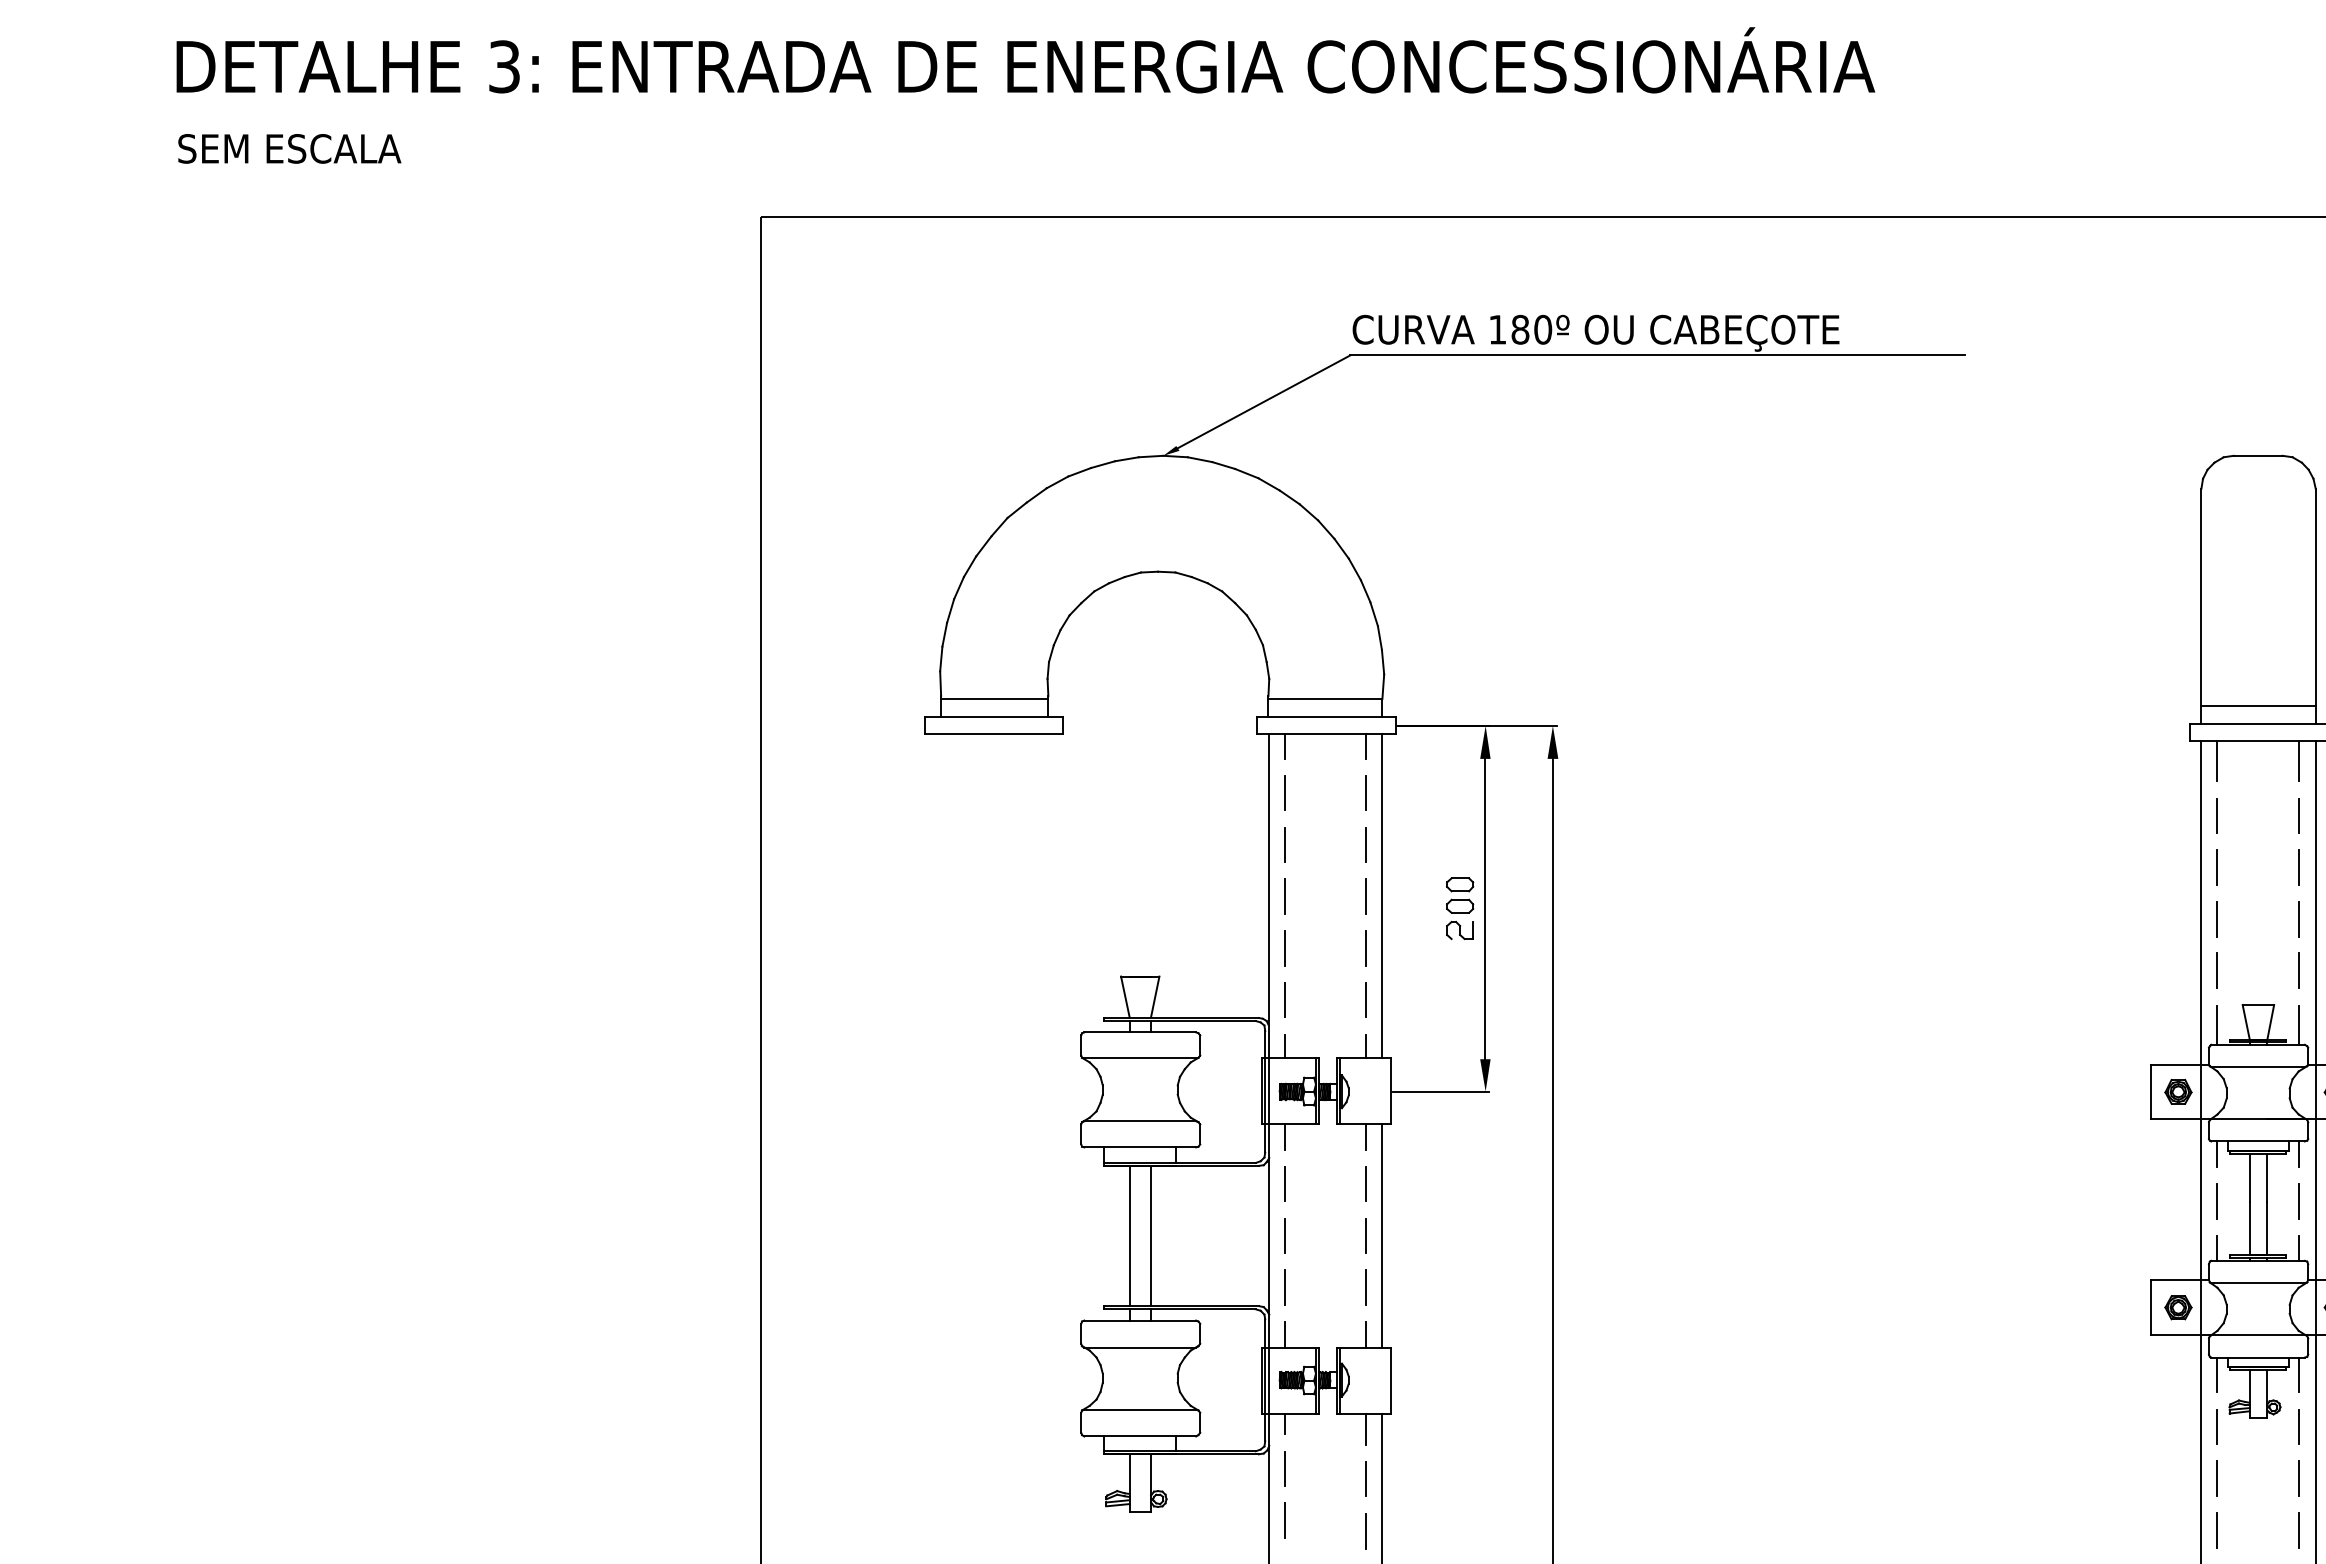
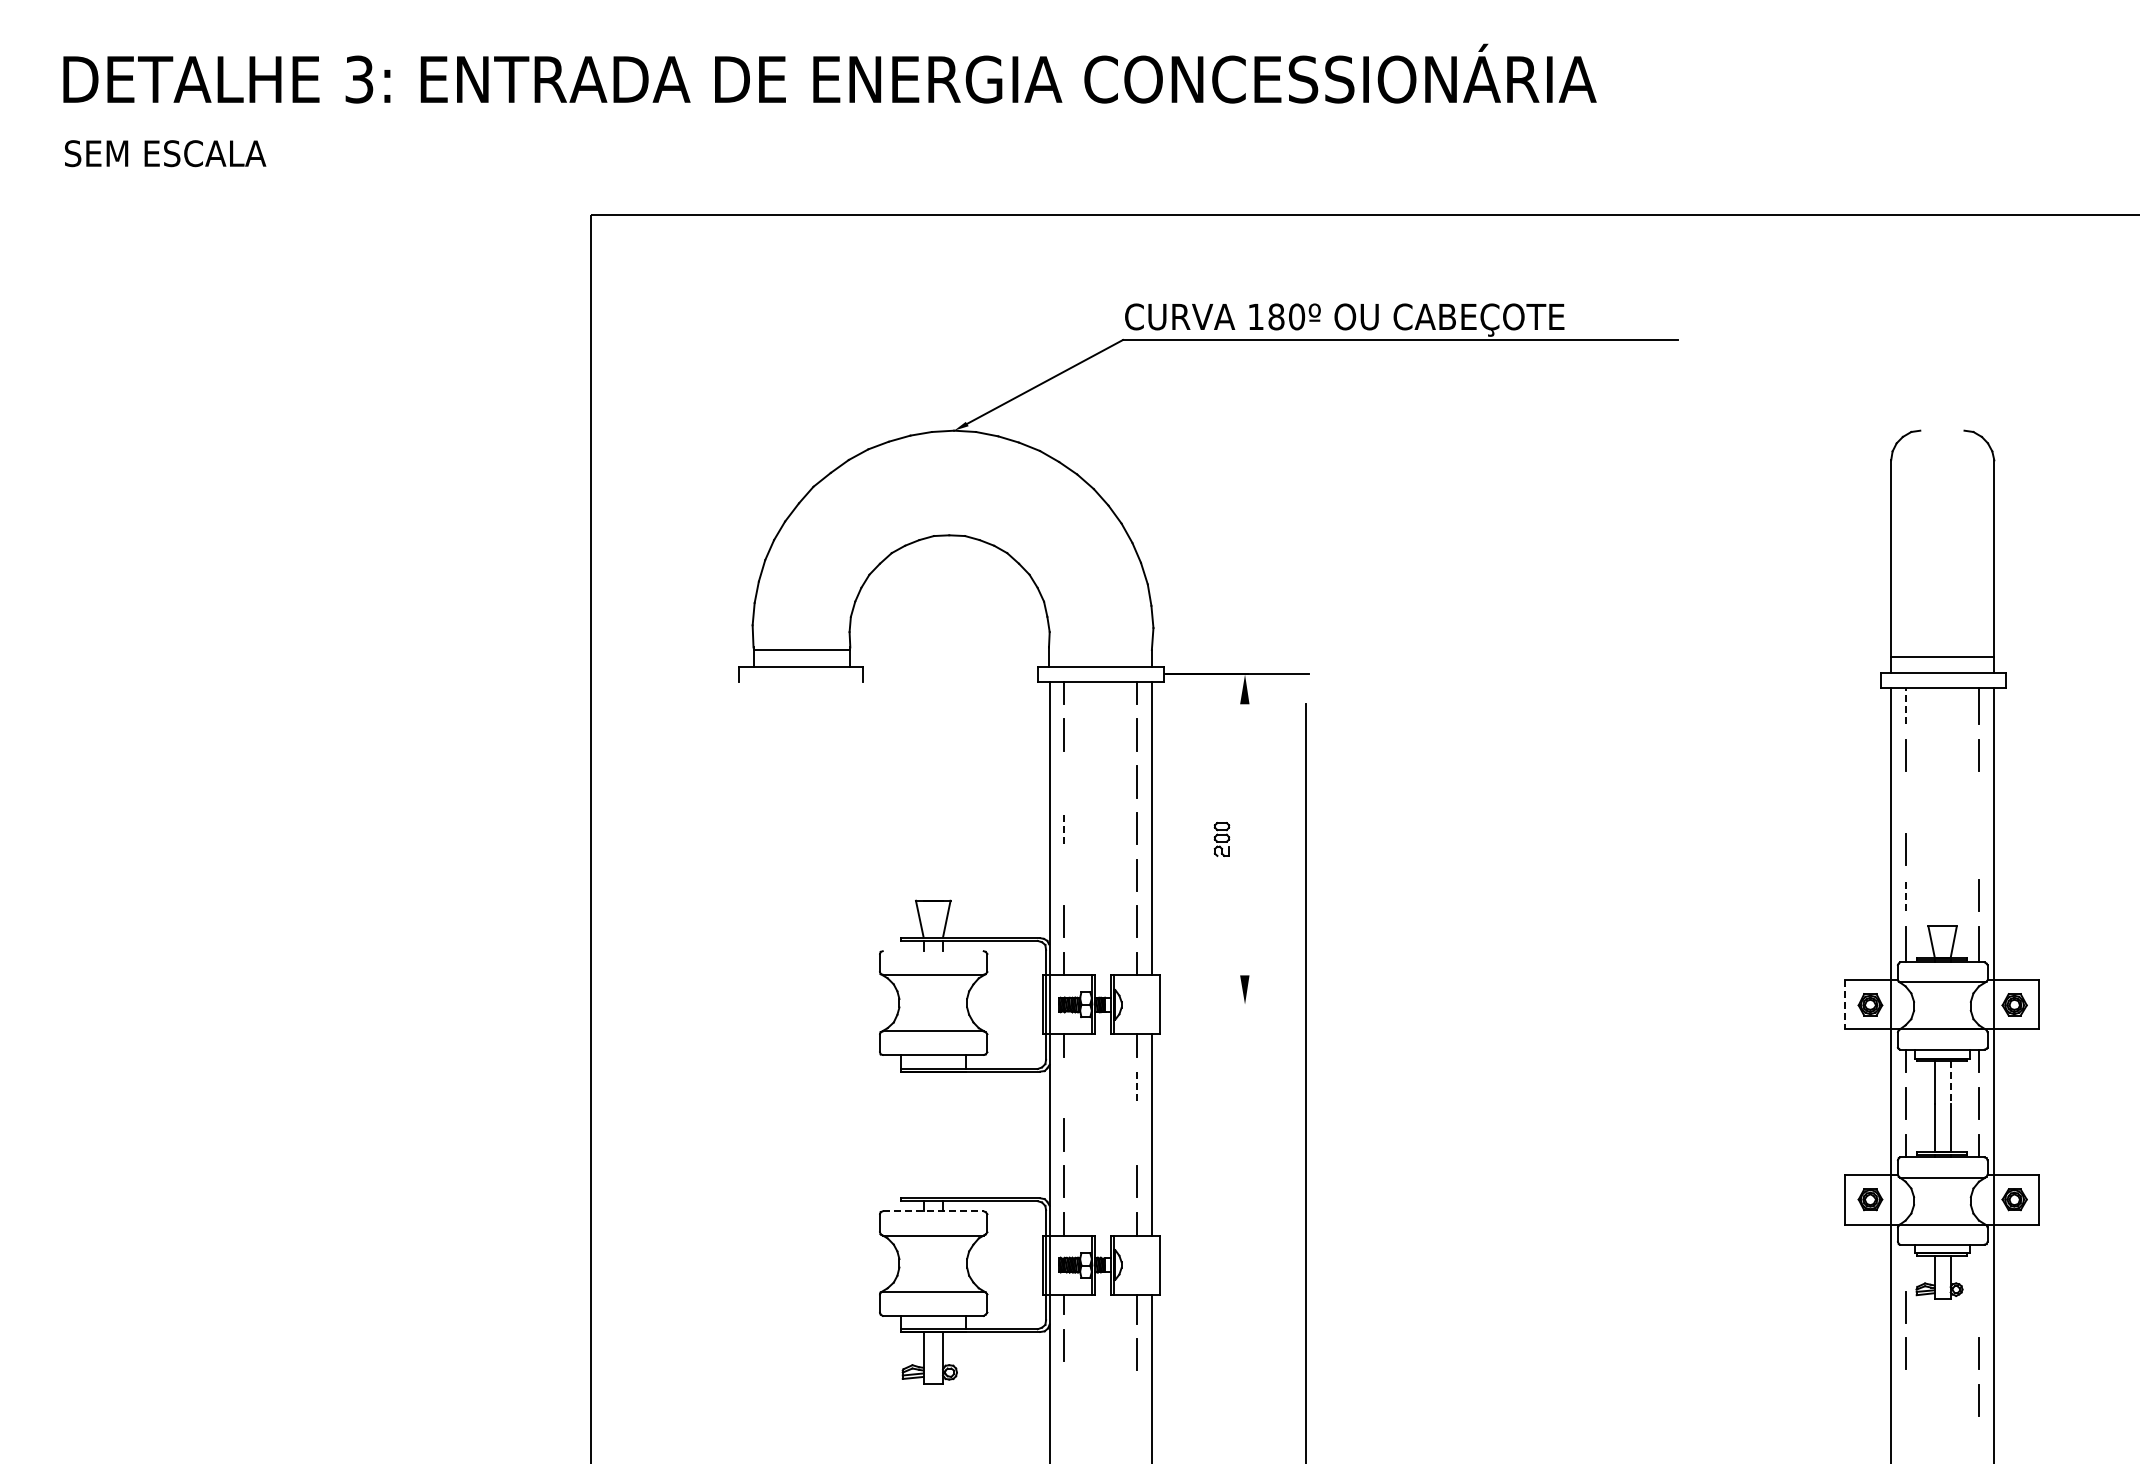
line: (2258, 455) -> (1942, 430), removed
line: (1324, 699) -> (1099, 650), removed
line: (993, 733) -> (800, 681), removed
fill: (1552, 742) -> (1305, 689), removed
line: (2217, 761) -> (1905, 706), solid -> dashed
line: (1285, 844) -> (1064, 781), removed
line: (2217, 866) -> (1905, 801), removed
line: (2298, 866) -> (1978, 801), removed
line: (1285, 896) -> (1064, 828), solid -> dashed
part: (1459, 908) -> (1221, 839), size x0.6
line: (1485, 908) -> (1244, 839), removed
line: (2298, 918) -> (1978, 848), removed
line: (1285, 948) -> (1064, 875), removed
line: (2217, 970) -> (1905, 895), solid -> dashed
line: (1139, 1032) -> (932, 951), removed
line: (1440, 1091) -> (1204, 1004), removed
line: (2150, 1092) -> (1845, 1005), solid -> dashed
line: (2267, 1177) -> (1950, 1082), solid -> dashed
line: (1285, 1183) -> (1064, 1087), removed
line: (1366, 1183) -> (1137, 1087), solid -> dashed
line: (1129, 1235) -> (923, 1134), removed
line: (1151, 1235) -> (943, 1134), removed
line: (1365, 1235) -> (1136, 1134), removed
line: (1140, 1320) -> (933, 1211), solid -> dashed
line: (2217, 1373) -> (1905, 1259), removed
line: (2298, 1373) -> (1978, 1259), removed
line: (2298, 1426) -> (1978, 1306), removed
line: (1285, 1520) -> (1064, 1391), removed
line: (2217, 1530) -> (1905, 1400), removed
line: (1366, 1531) -> (1137, 1401), removed

